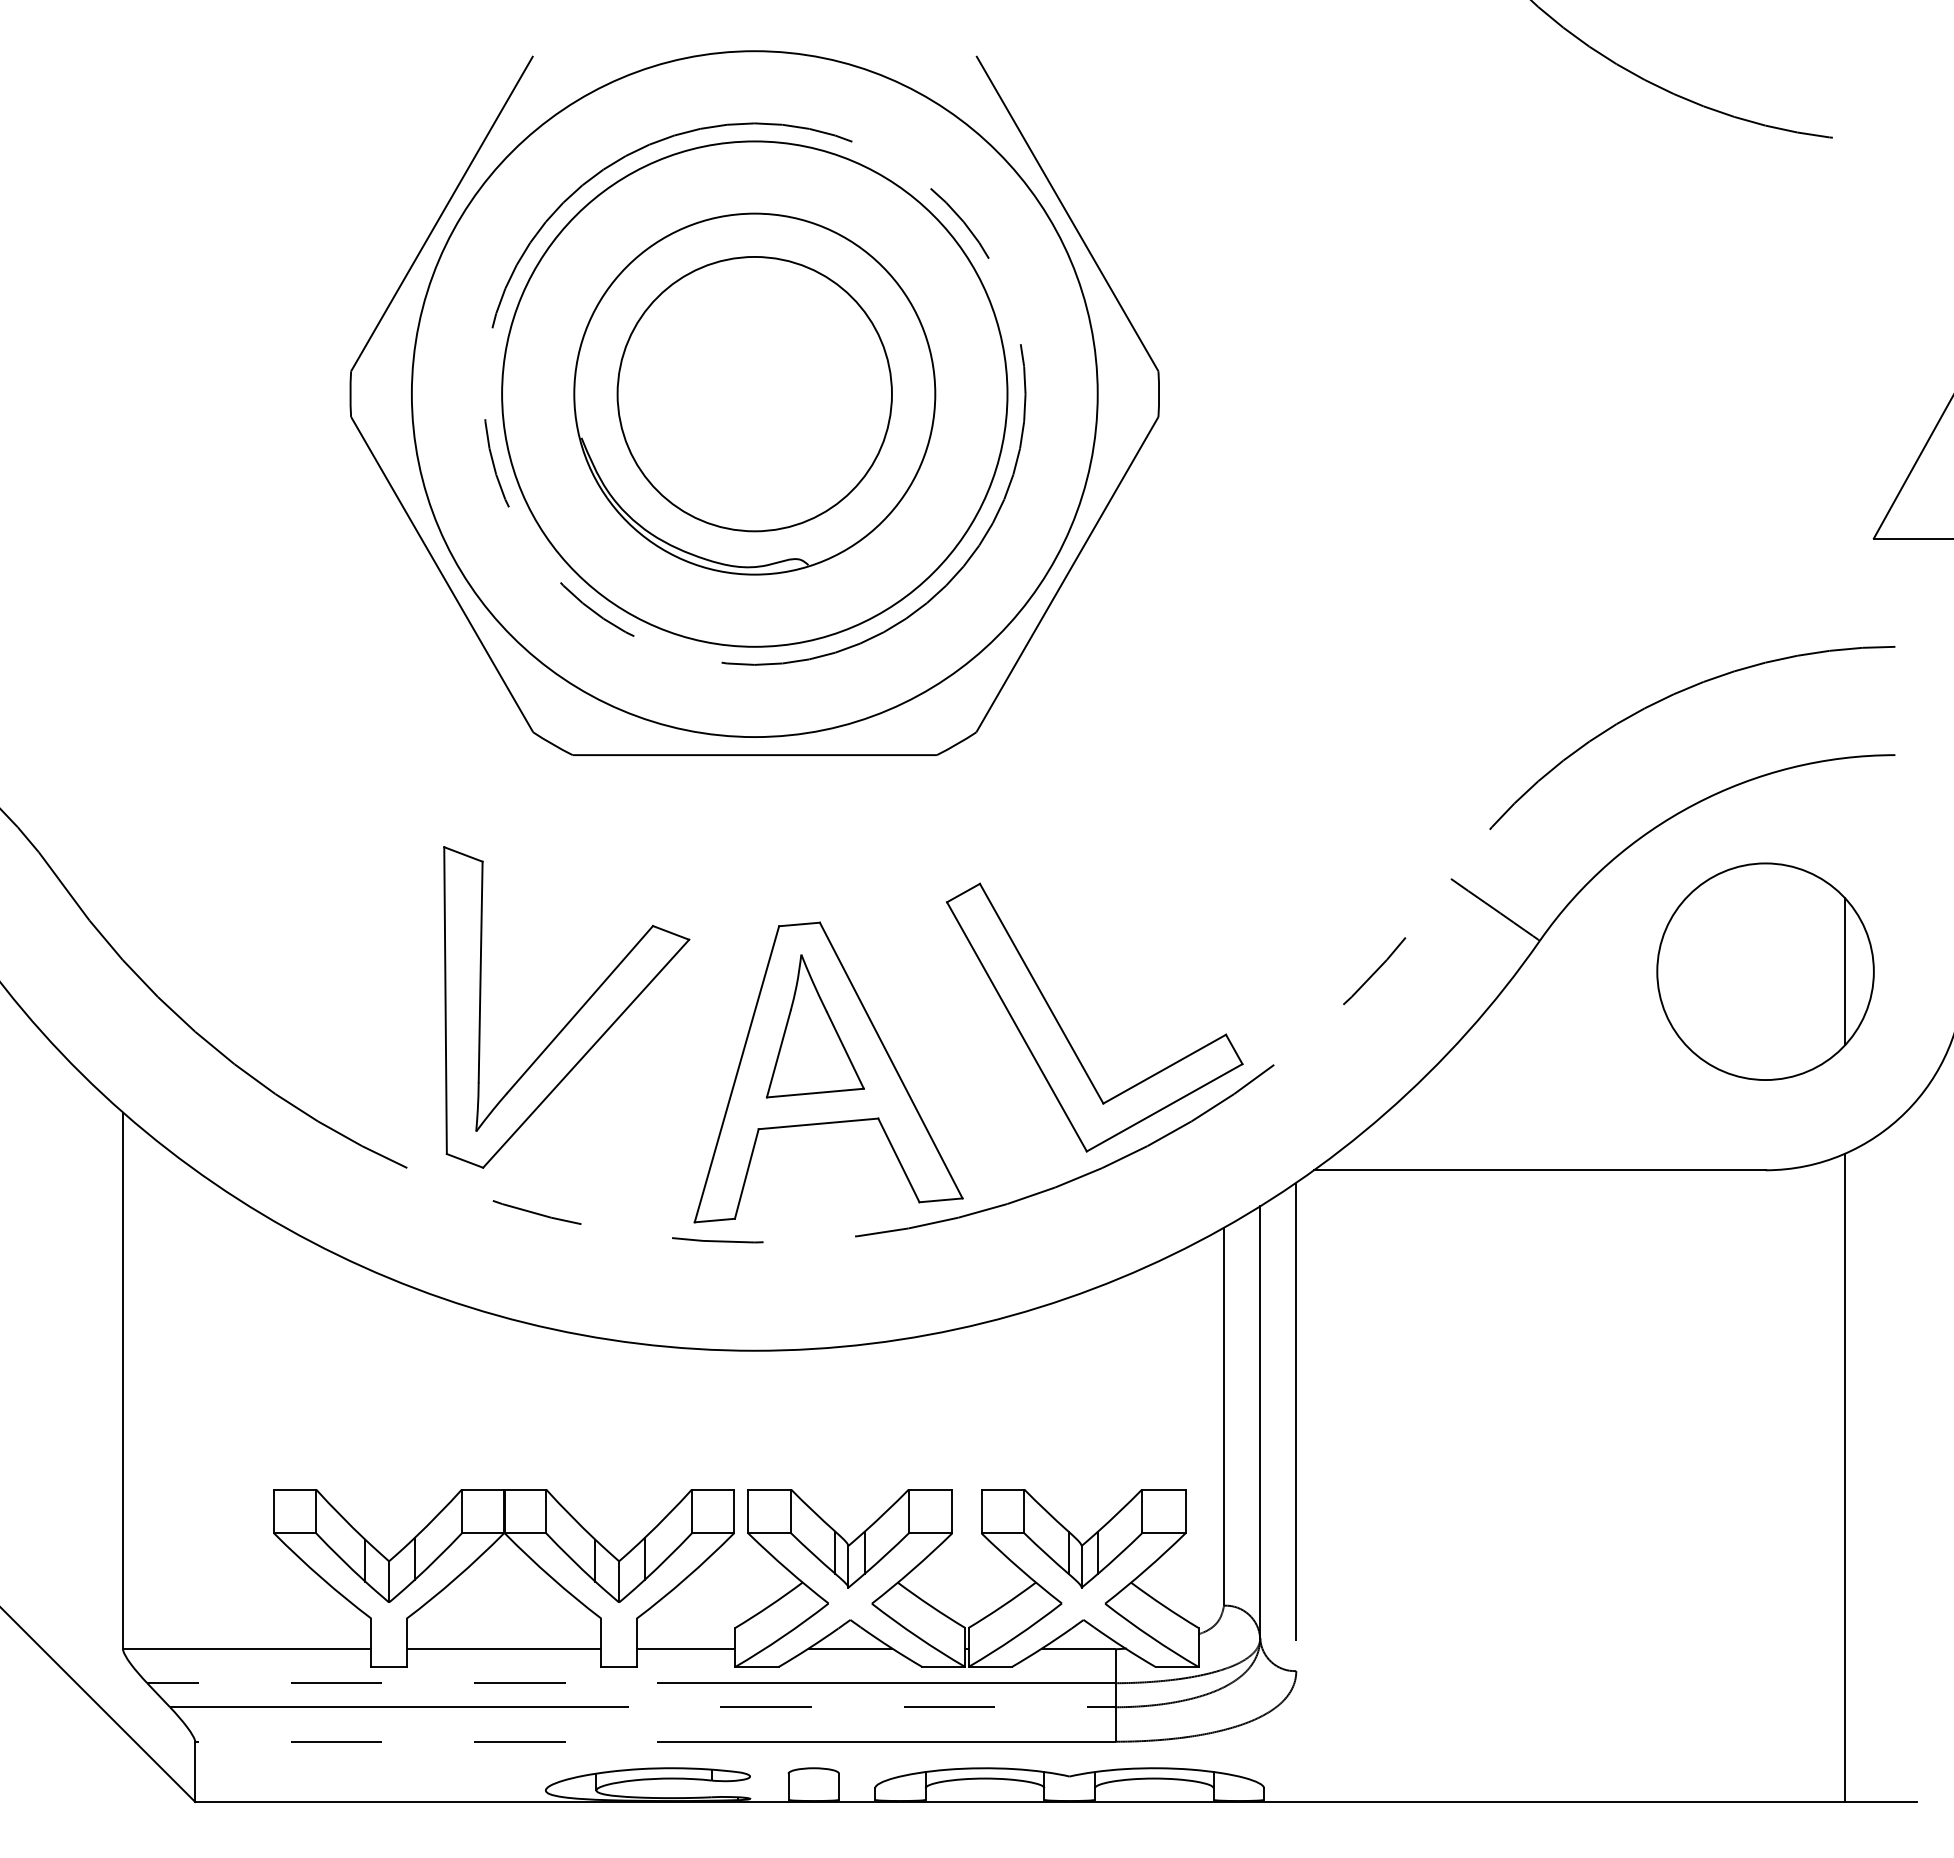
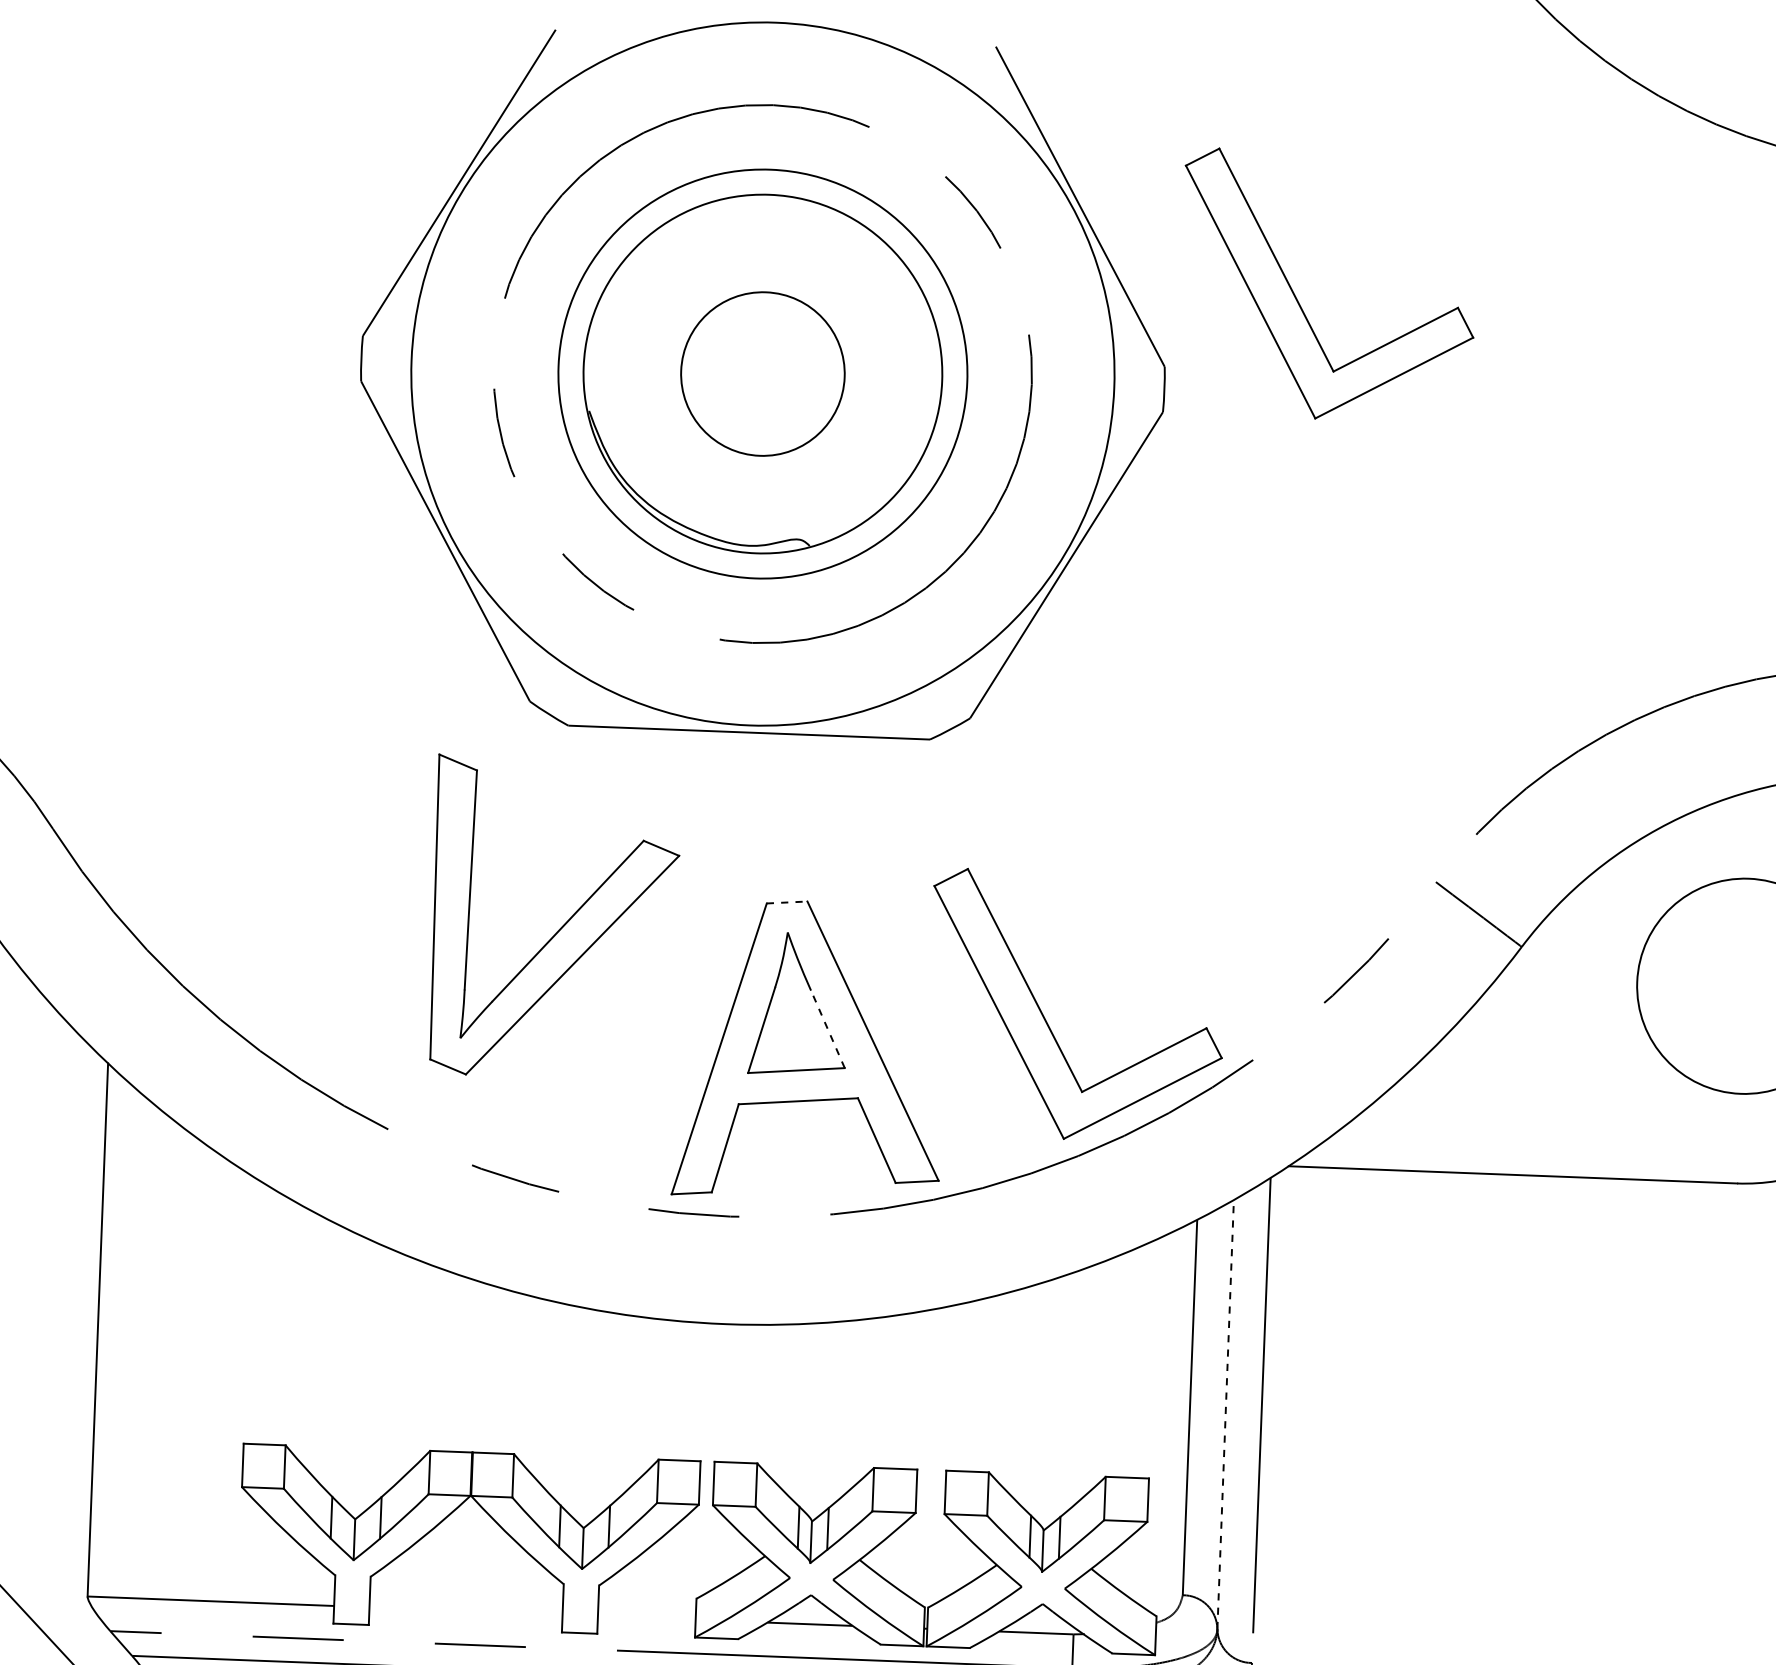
part: (1290, 299) -> (1298, 300), added
circle: (754, 393) -> (762, 373), size x0.6
circle: (754, 393) -> (762, 373), size x1.4
circle: (754, 394) -> (762, 374), size x0.6
line: (800, 924) -> (788, 902), solid -> dashed
part: (574, 1014) -> (562, 925), moved
line: (845, 1050) -> (827, 1029), solid -> dashed
line: (1260, 1421) -> (1225, 1413), solid -> dashed
line: (503, 1649) -> (465, 1611), removed
line: (685, 1649) -> (646, 1618), removed

